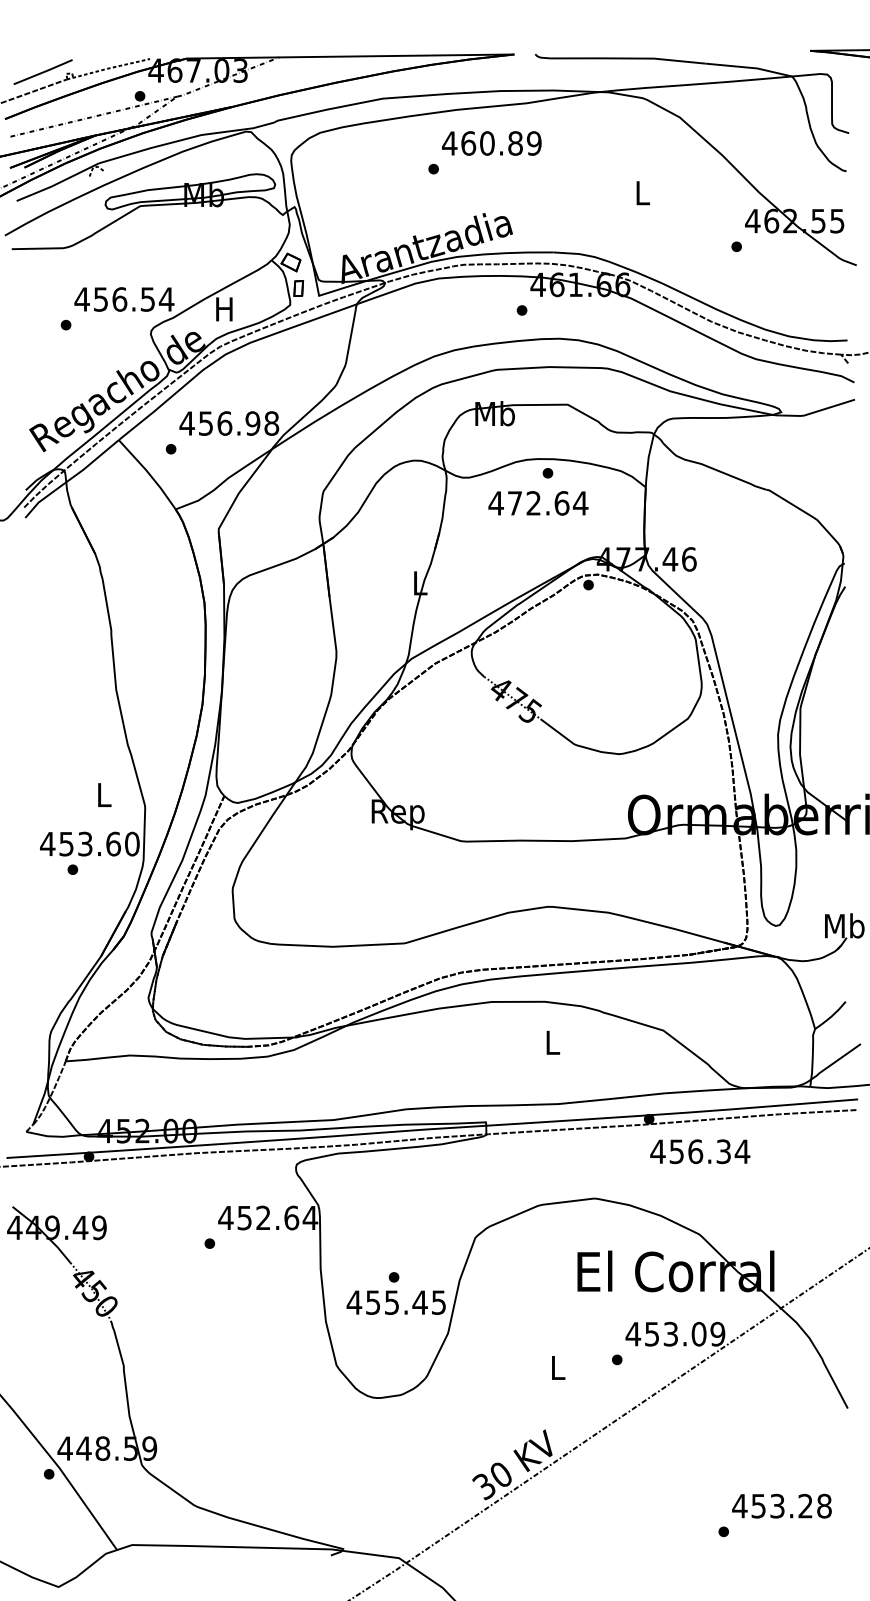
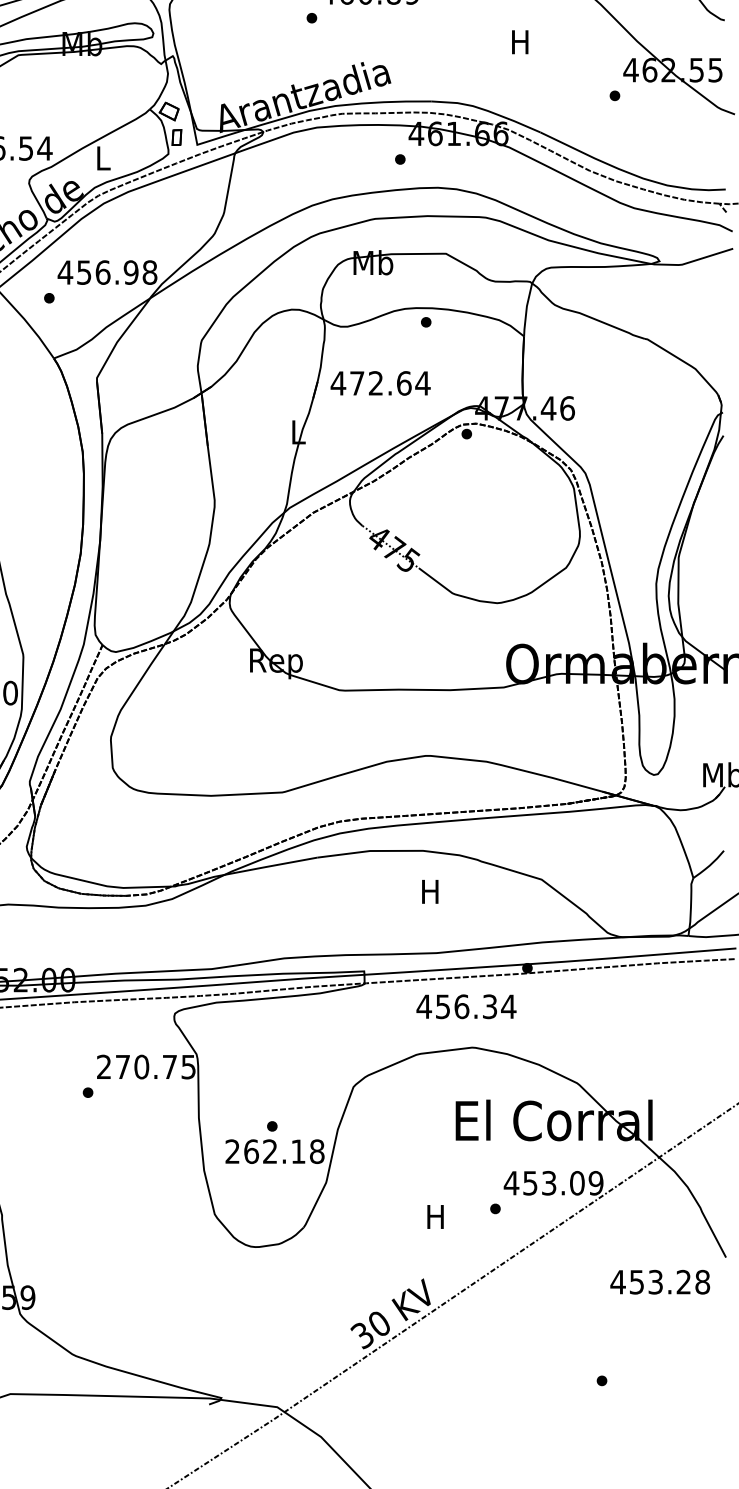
text: (641, 193) -> (519, 42), L -> H
text: (224, 309) -> (102, 158), H -> L
text: (538, 503) -> (380, 383), moved
text: (551, 1042) -> (429, 891), L -> H
text: (700, 1151) -> (466, 1006), moved
text: (268, 1217) -> (146, 1066), 452.64 -> 270.75
text: (396, 1302) -> (274, 1151), 455.45 -> 262.18
text: (557, 1367) -> (435, 1216), L -> H
text: (781, 1505) -> (659, 1281), moved

